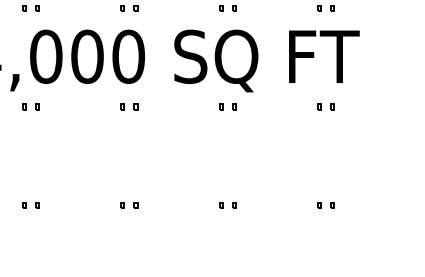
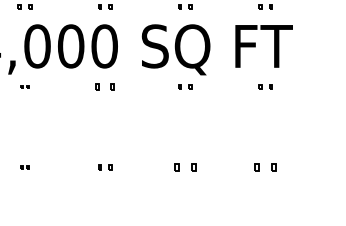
part: (30, 105) -> (24, 86), size x0.6
part: (129, 105) -> (105, 86), size x1.4
part: (30, 205) -> (24, 167), size x0.6
part: (227, 205) -> (185, 167), size x1.6
part: (326, 205) -> (265, 167), size x1.6

